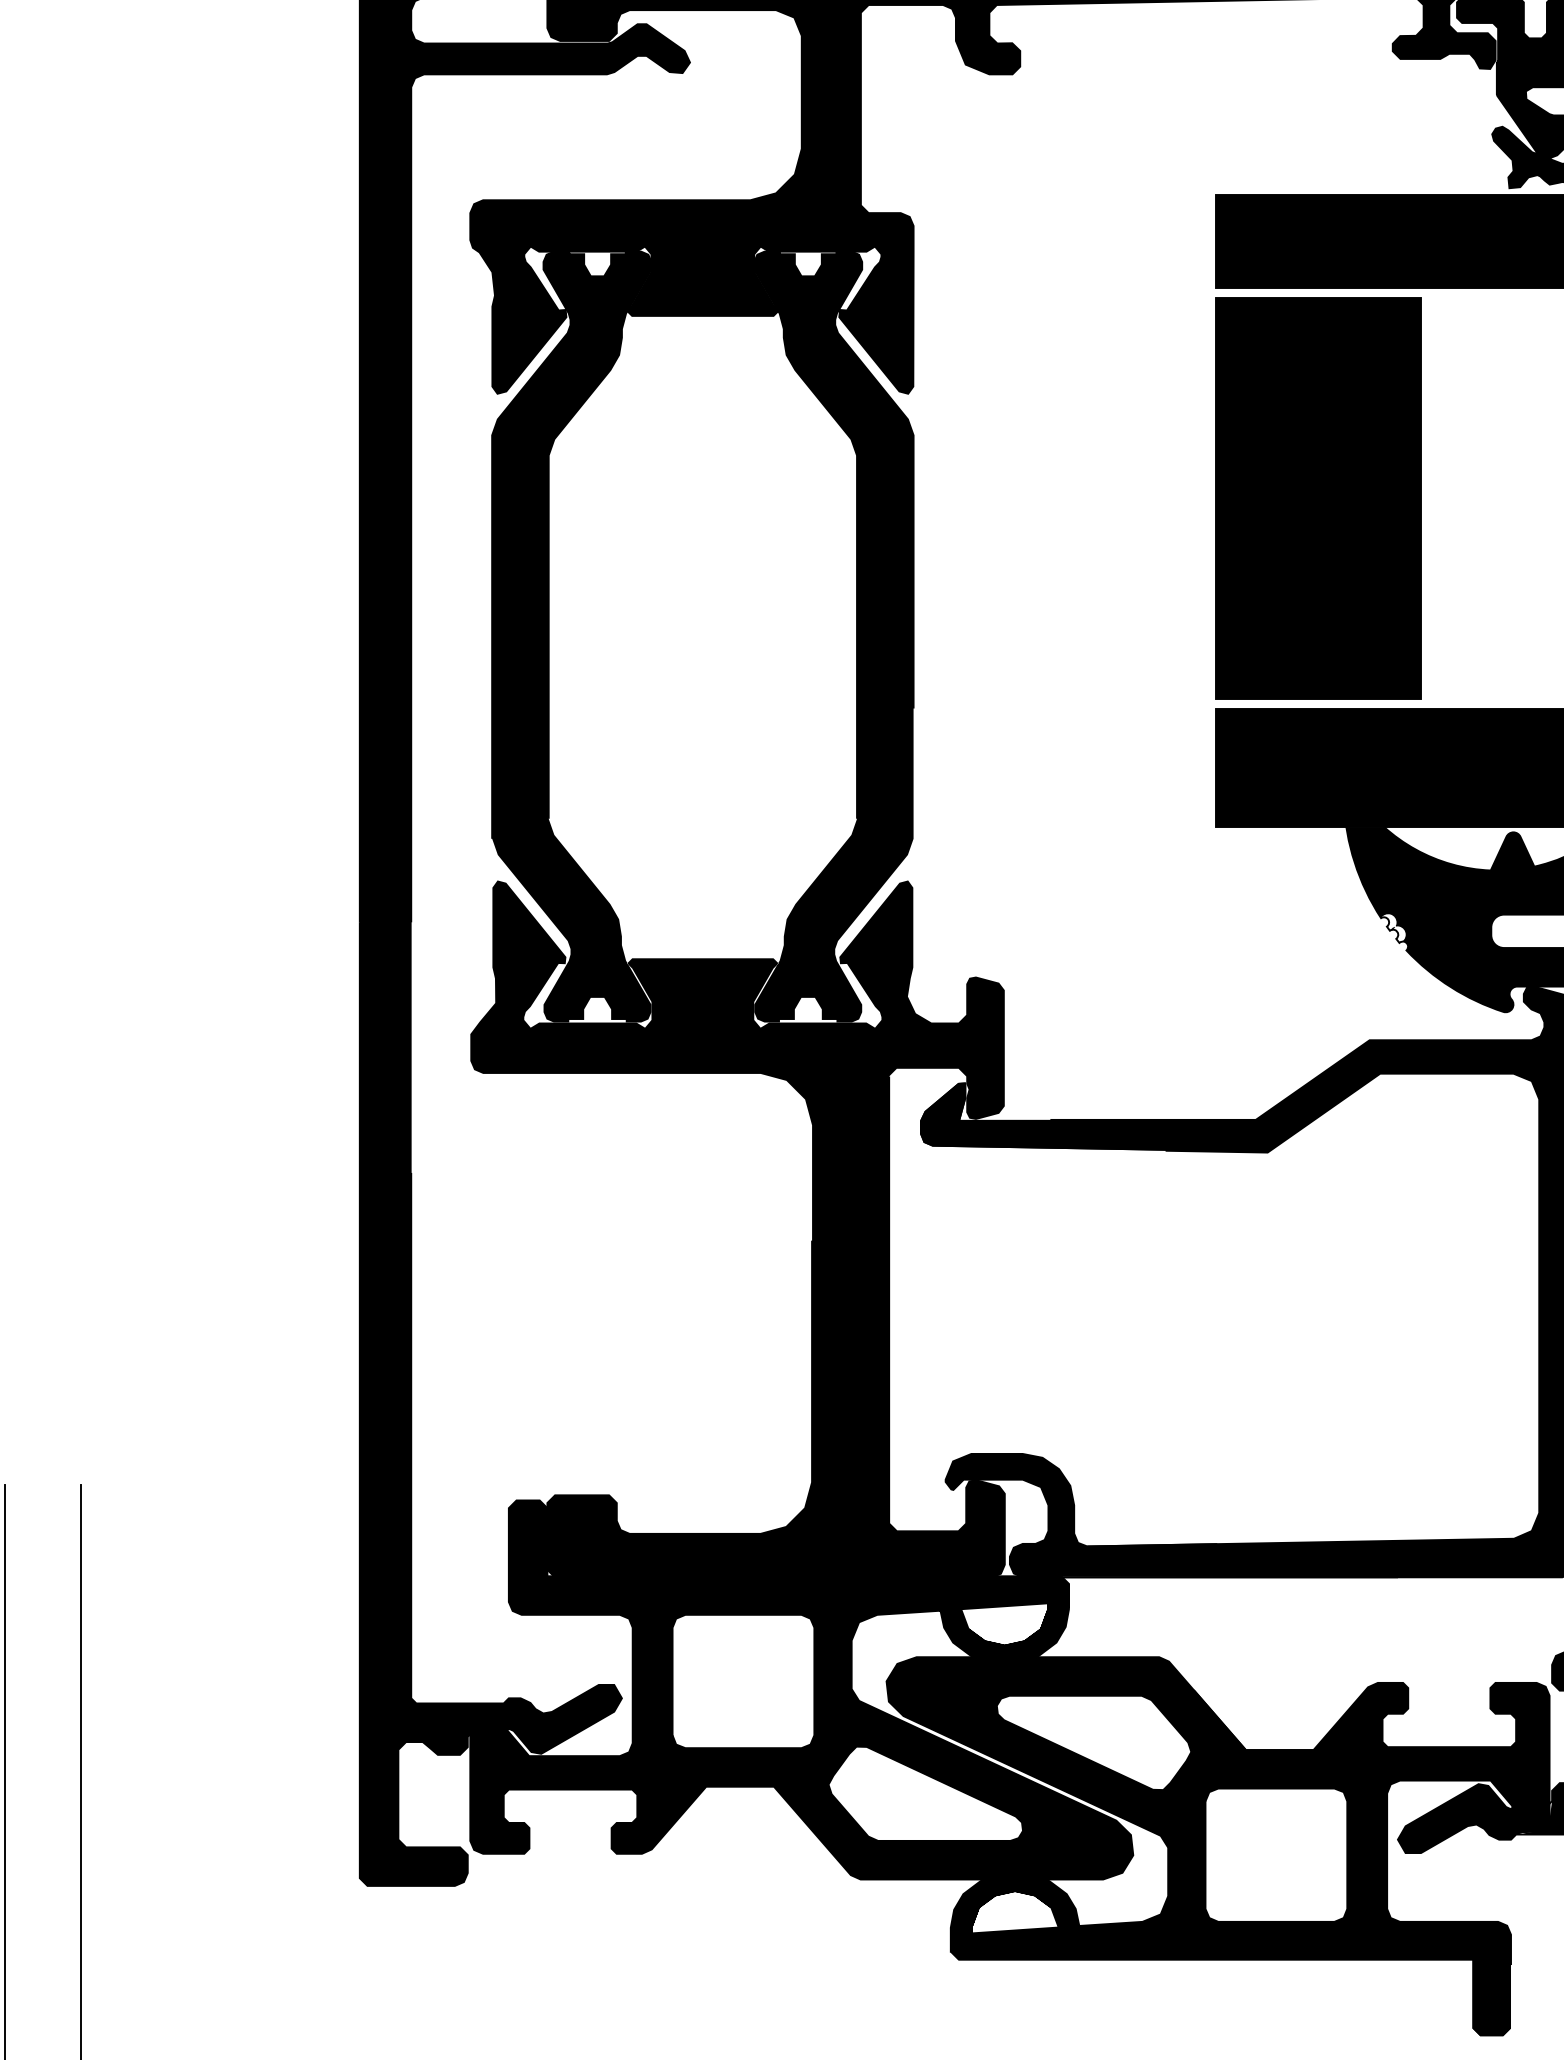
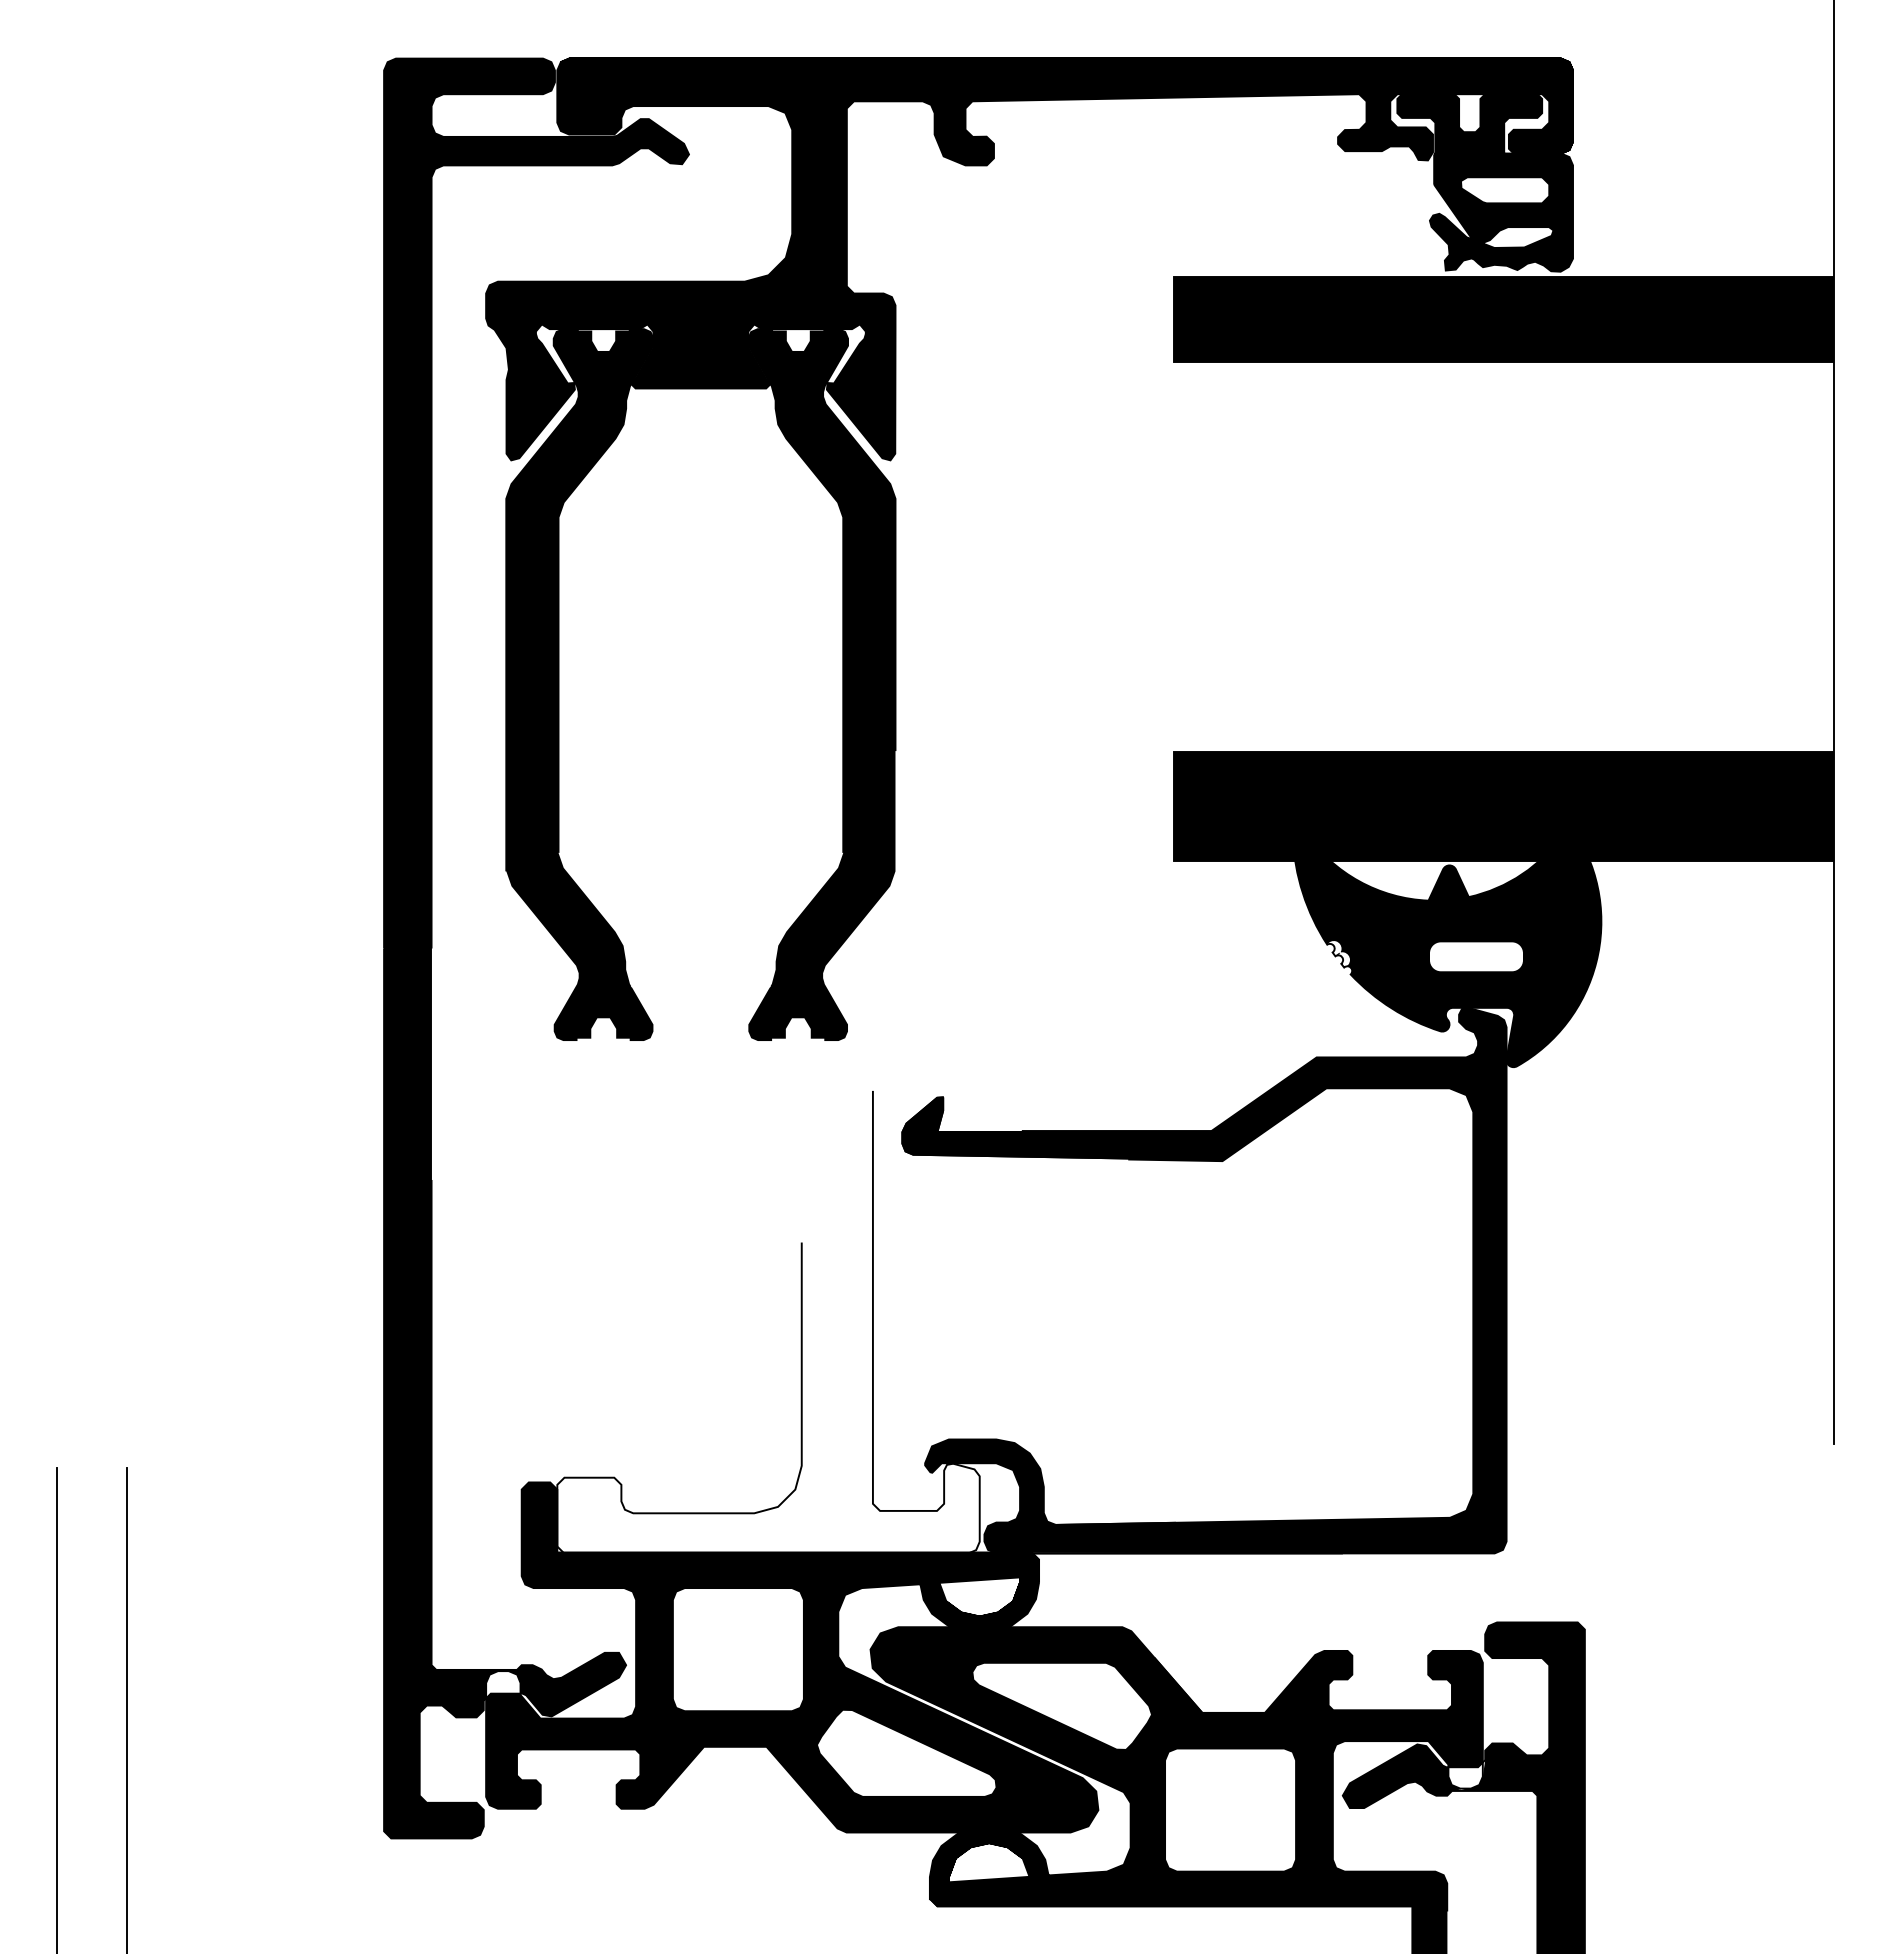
part: (1317, 497) -> (1268, 556), removed
fill: (737, 1227) -> (732, 1230), removed
fill: (489, 1719) -> (503, 1684), removed
fill: (1530, 1817) -> (1465, 1775), removed

